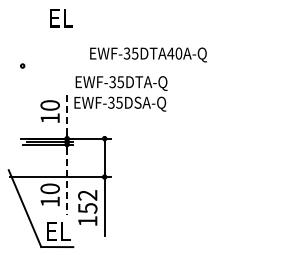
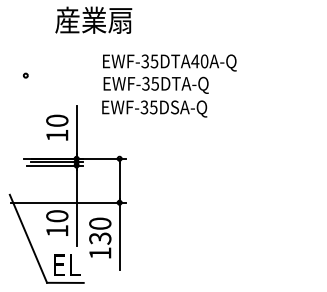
text: (81, 17) -> (93, 20), EL -> 産業扇
text: (120, 93) -> (154, 96), moved
line: (67, 113) -> (77, 129), dashed -> solid
line: (67, 182) -> (77, 208), dashed -> solid
text: (87, 201) -> (99, 230), 152 -> 130

